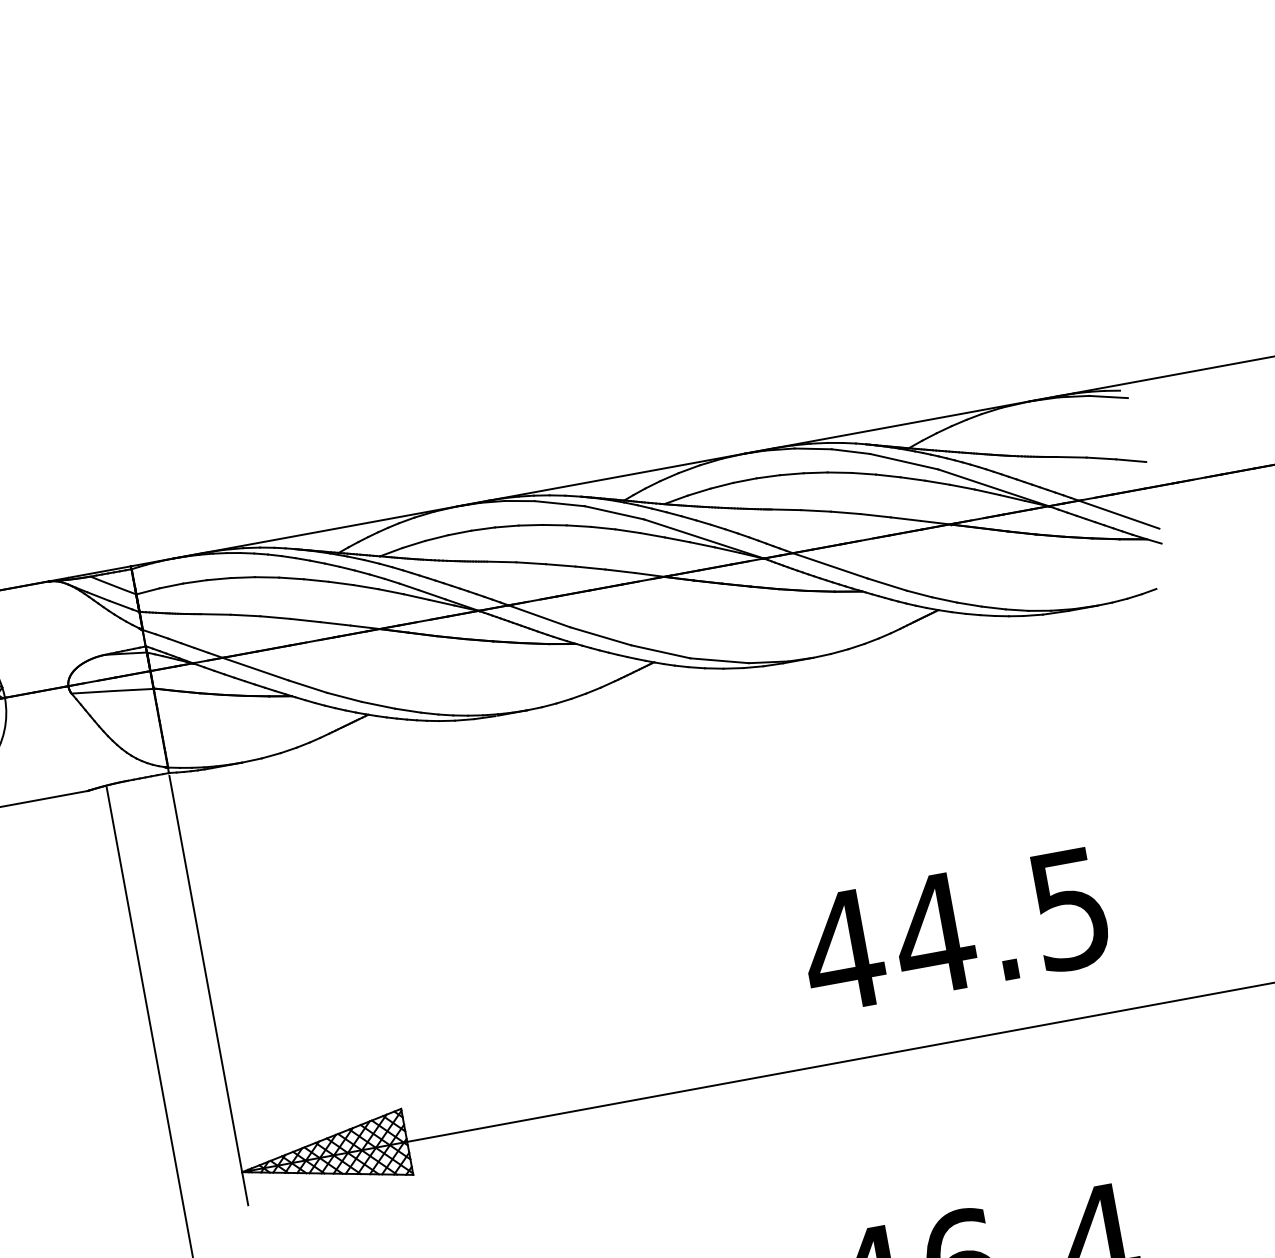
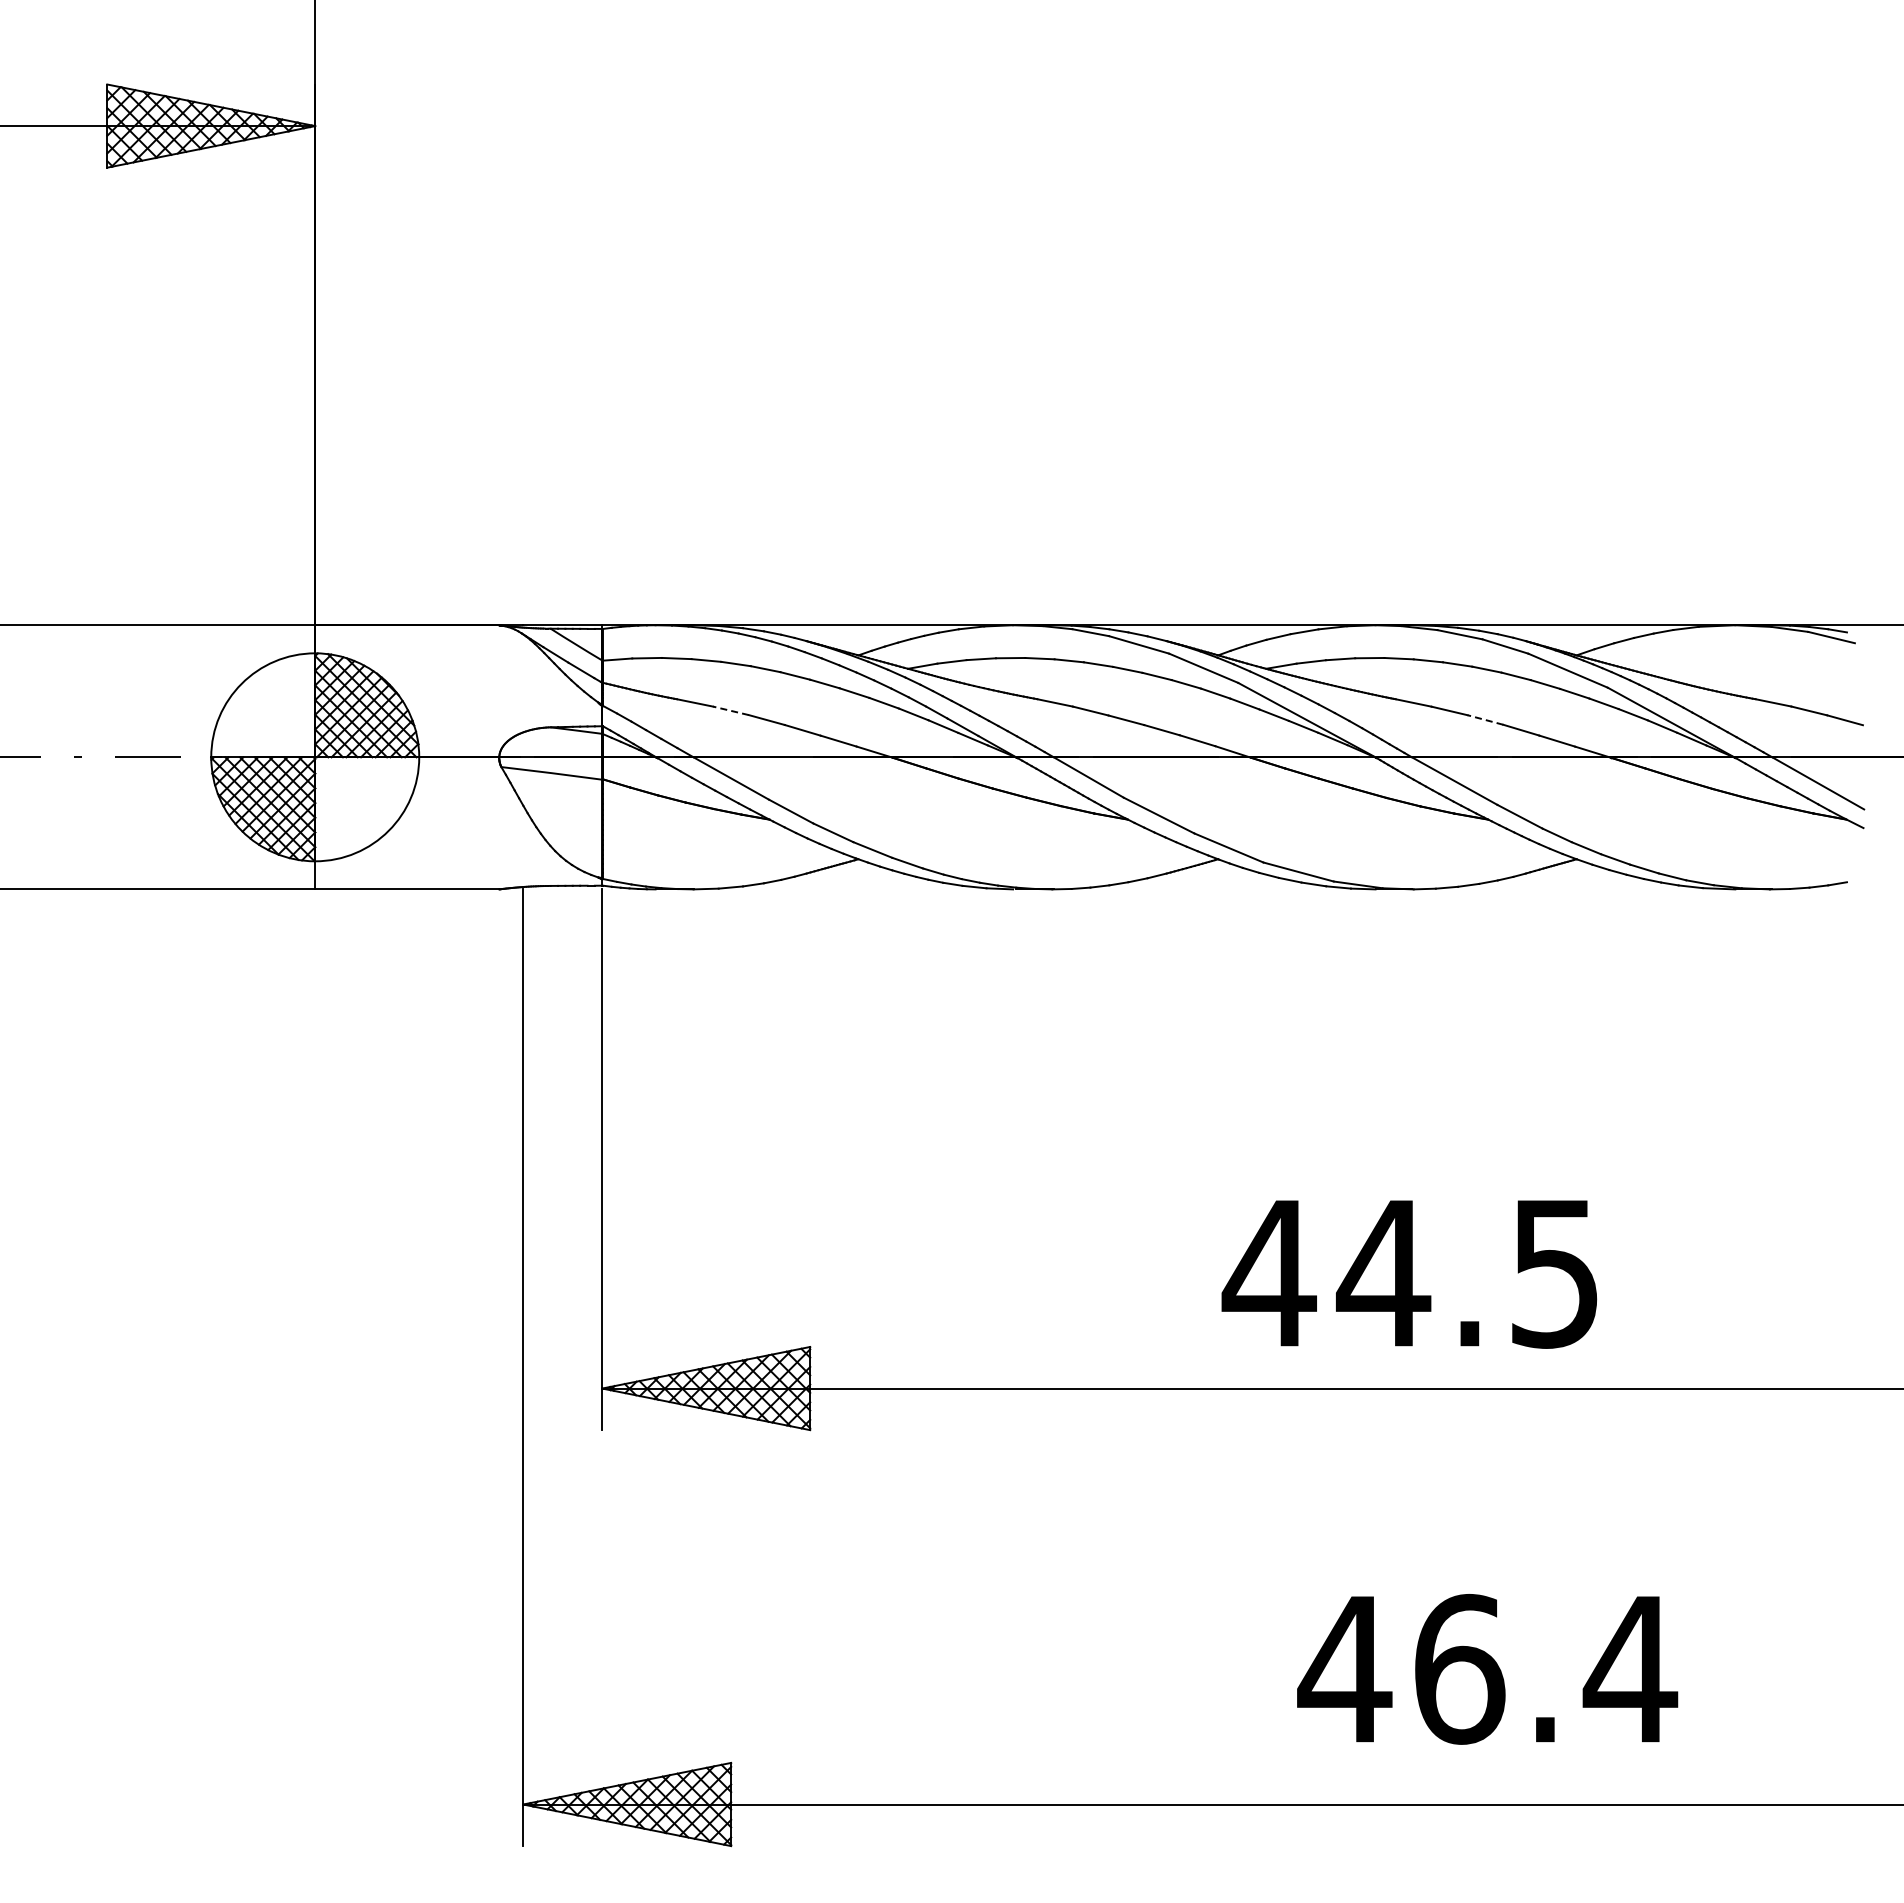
line: (845, 512) -> (1485, 719), solid -> dashed
line: (245, 615) -> (730, 710), solid -> dashed
text: (954, 931) -> (1409, 1274), moved

